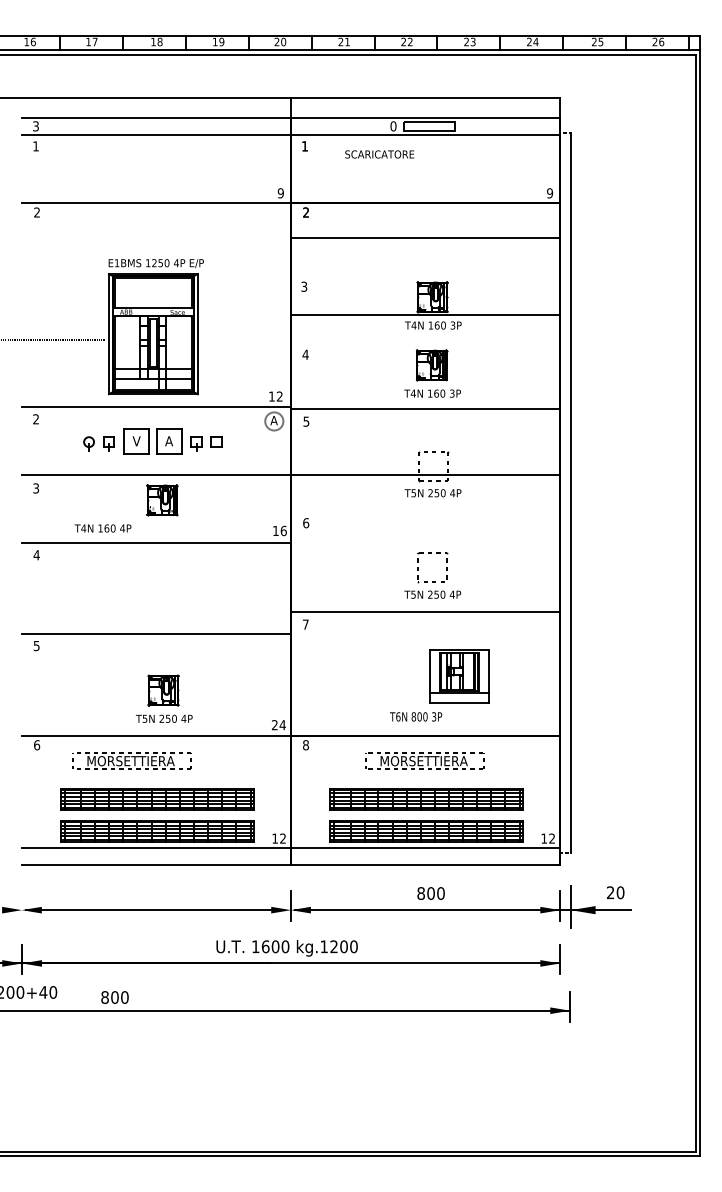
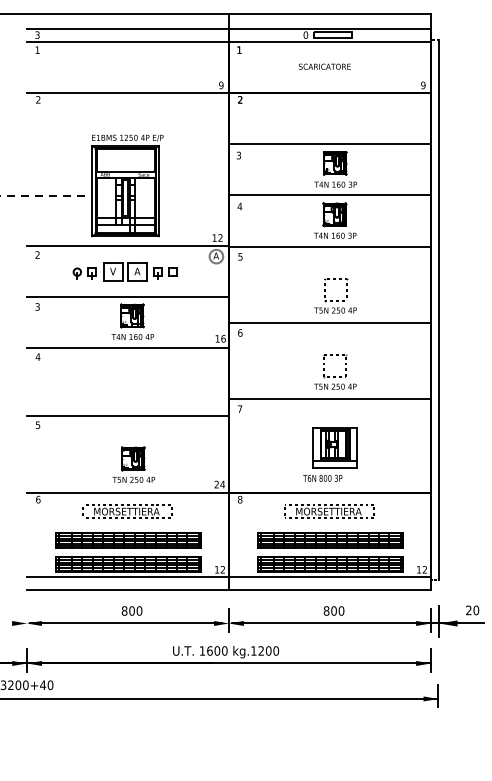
text: (379, 154) -> (324, 66), moved
line: (425, 238) -> (329, 144), moved
line: (424, 315) -> (329, 195), moved
line: (424, 475) -> (329, 323), moved
text: (102, 528) -> (132, 337), moved
part: (459, 676) -> (335, 448), moved
part: (131, 760) -> (127, 511), moved
text: (114, 997) -> (131, 610), moved

